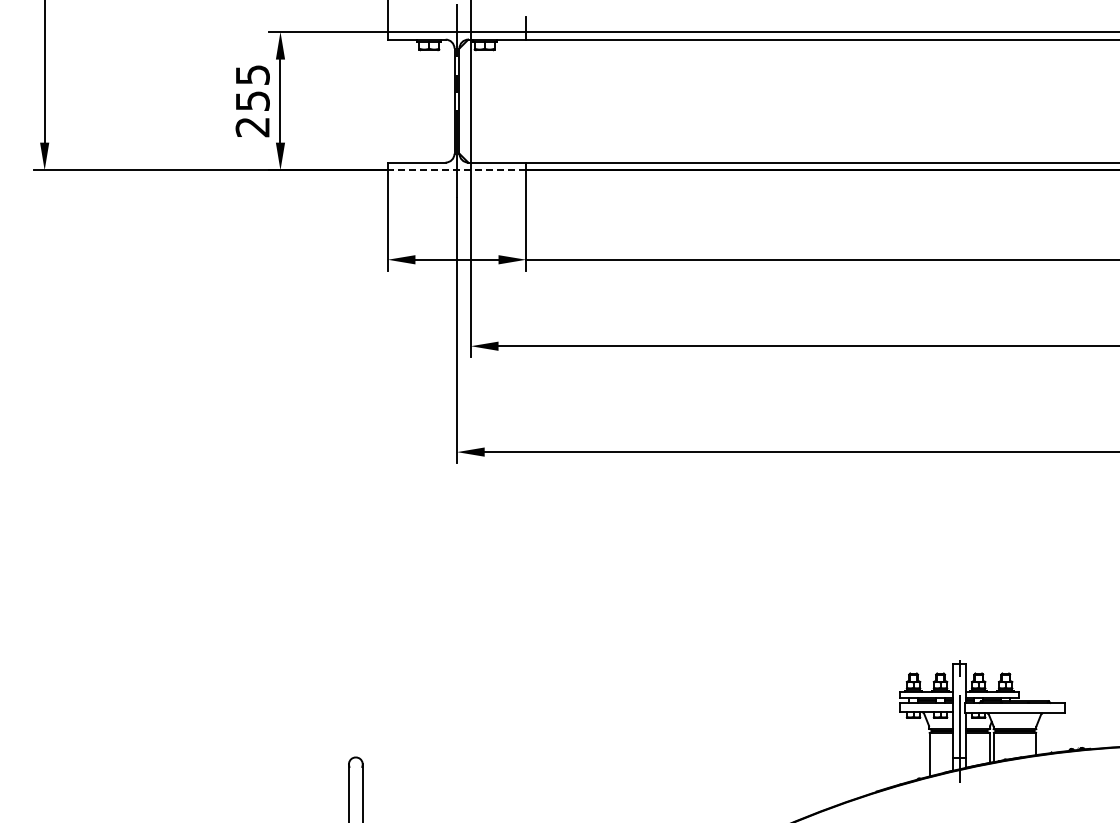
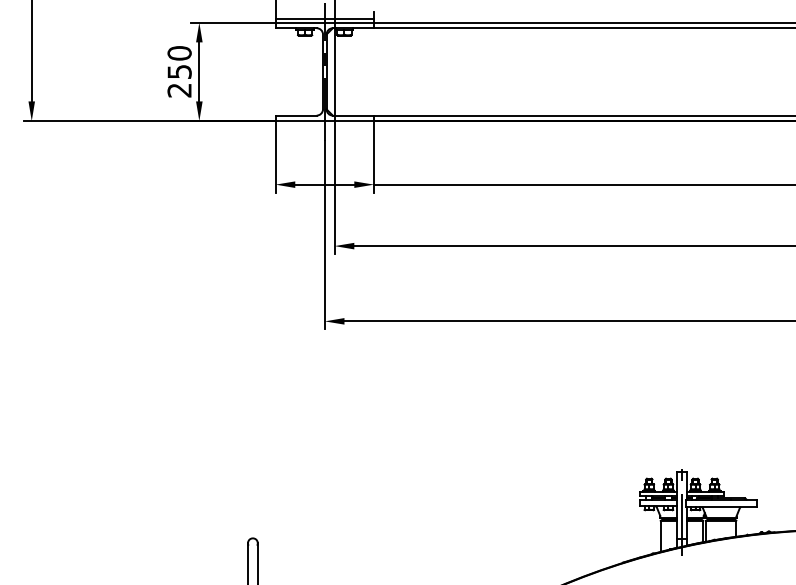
line: (456, 26) -> (324, 18), added
text: (252, 74) -> (179, 52), 255 -> 250
line: (456, 170) -> (324, 121), dashed -> solid

